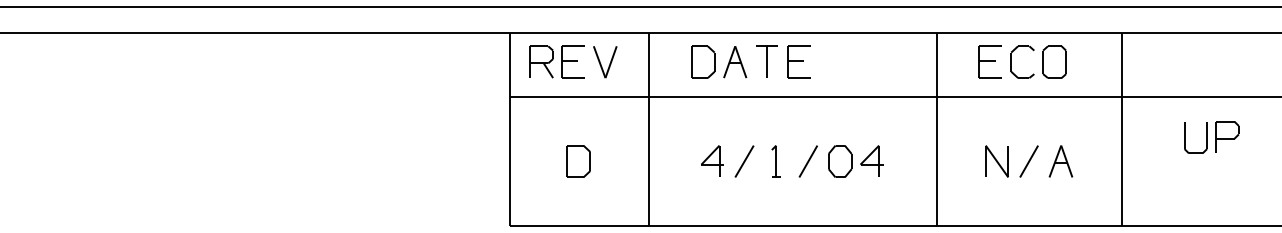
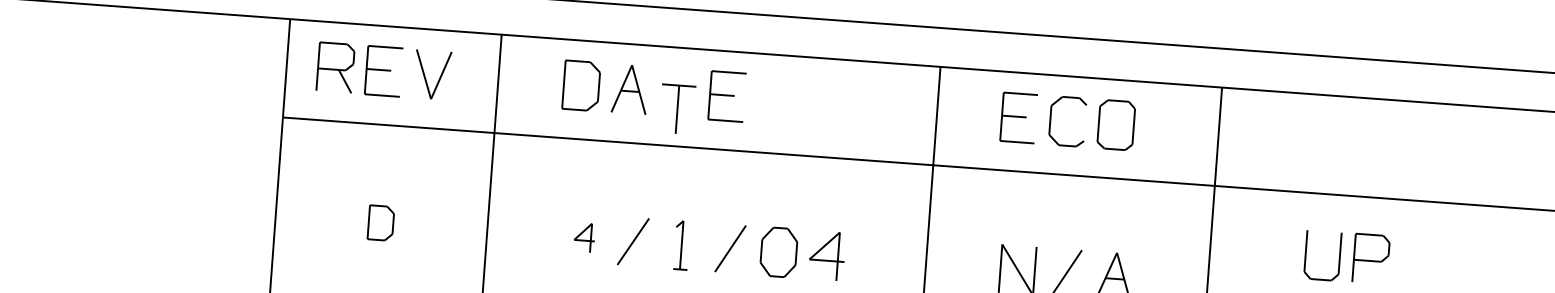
part: (766, 61) -> (676, 108), moved
part: (712, 160) -> (584, 236), size x0.6
part: (578, 161) -> (380, 223), size x0.7

